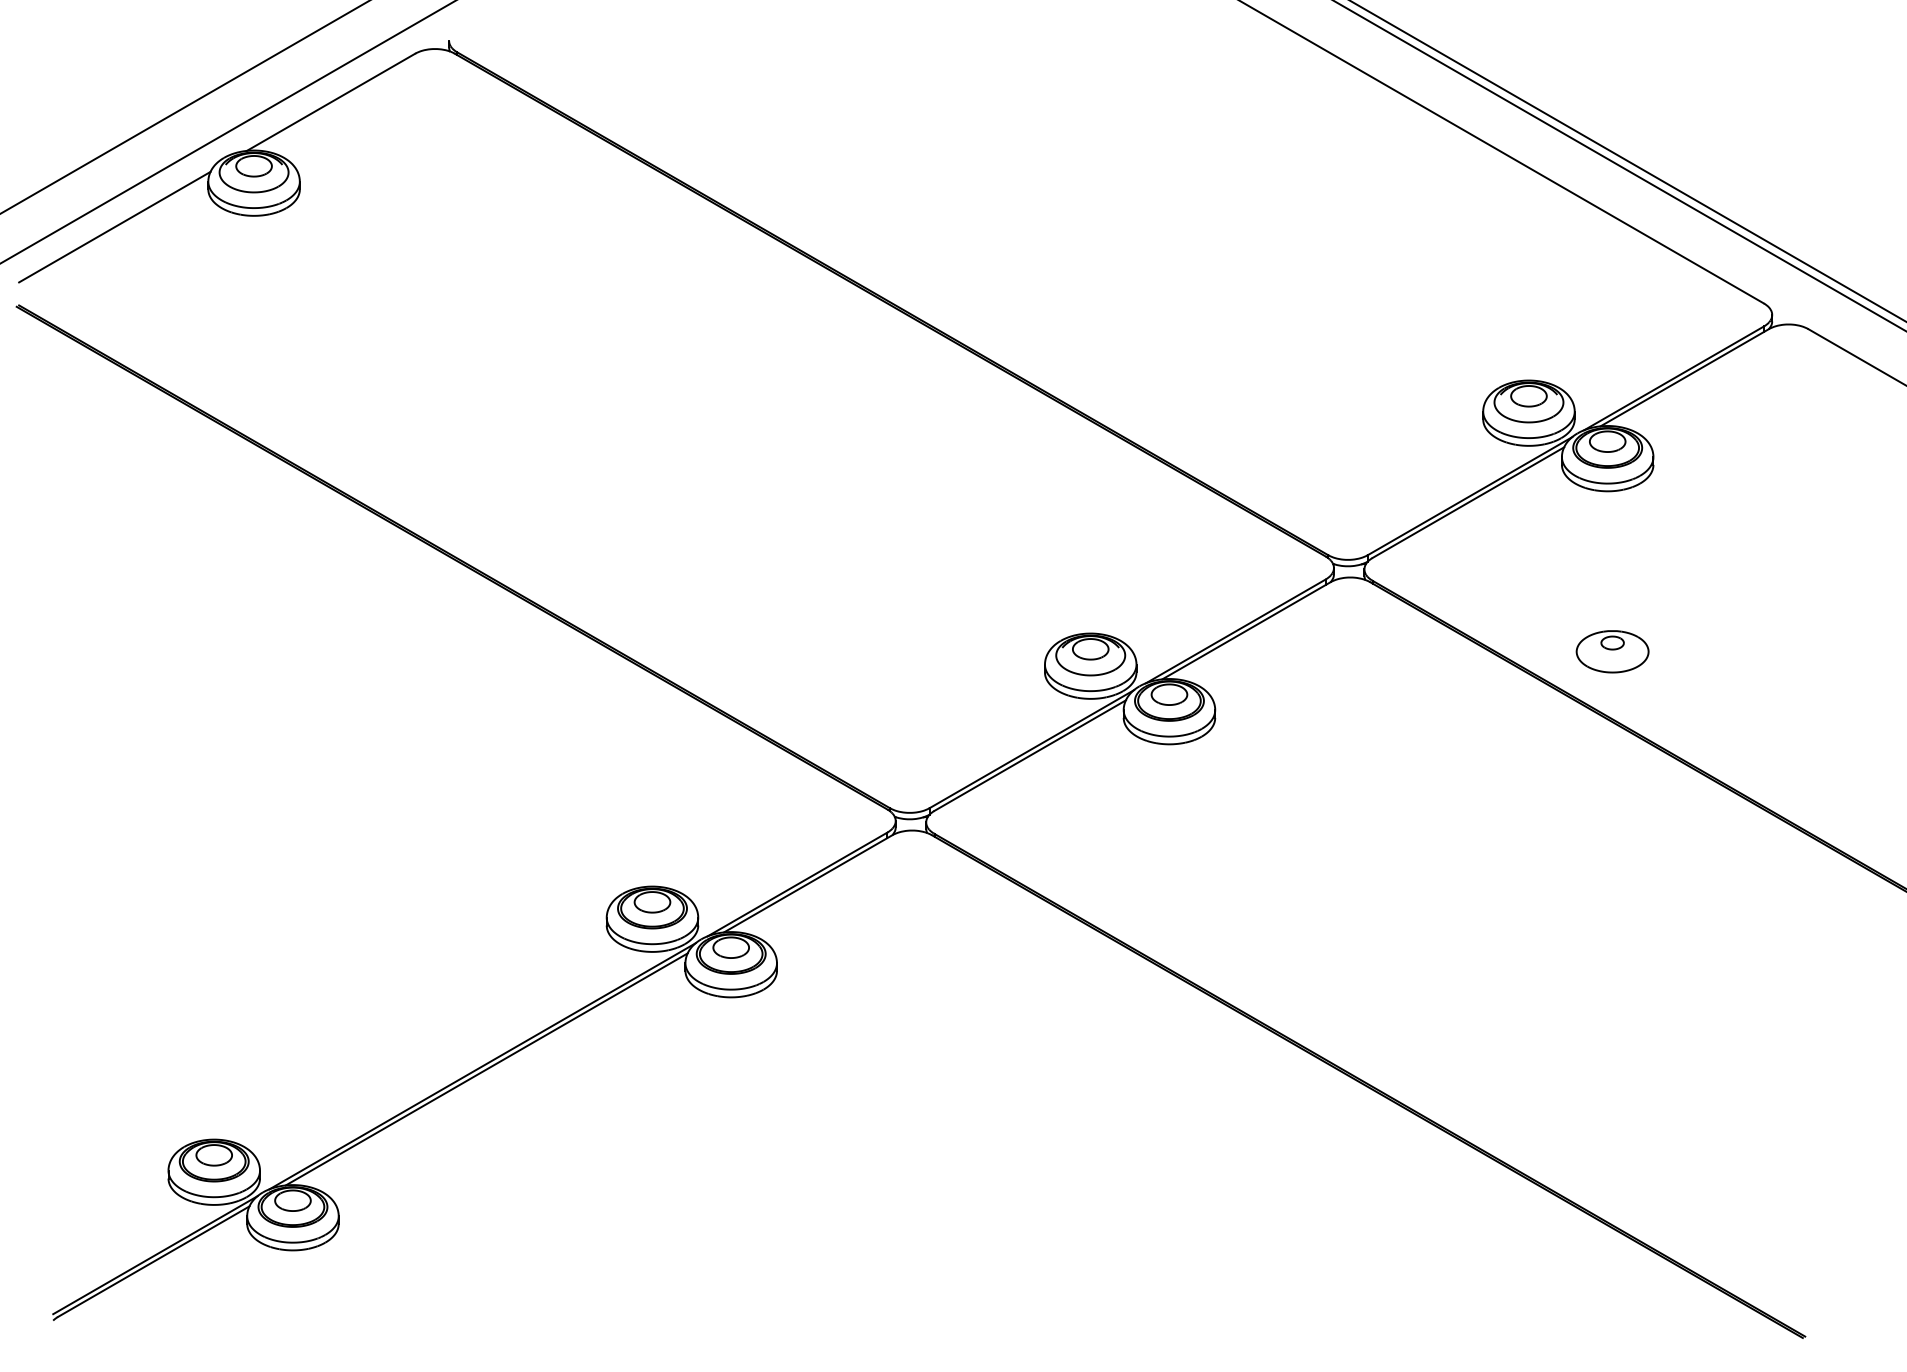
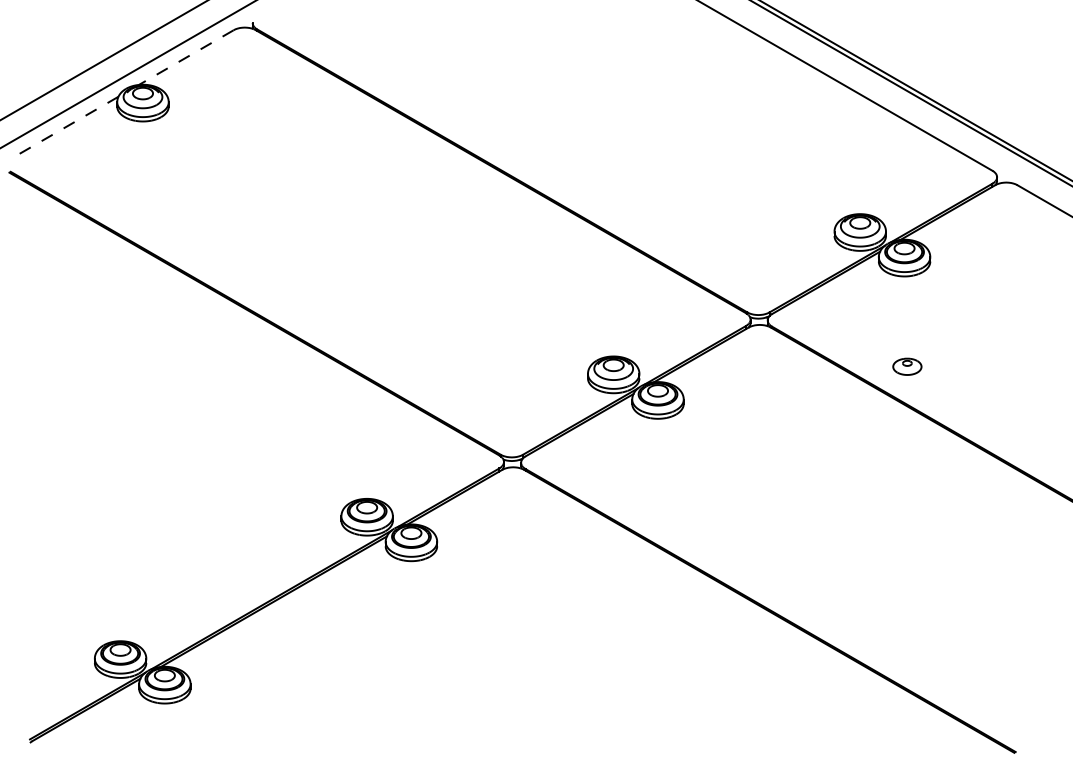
line: (331, 102) -> (186, 57), solid -> dashed
line: (114, 228) -> (64, 128), solid -> dashed
part: (1612, 651) -> (907, 366), size x0.7

